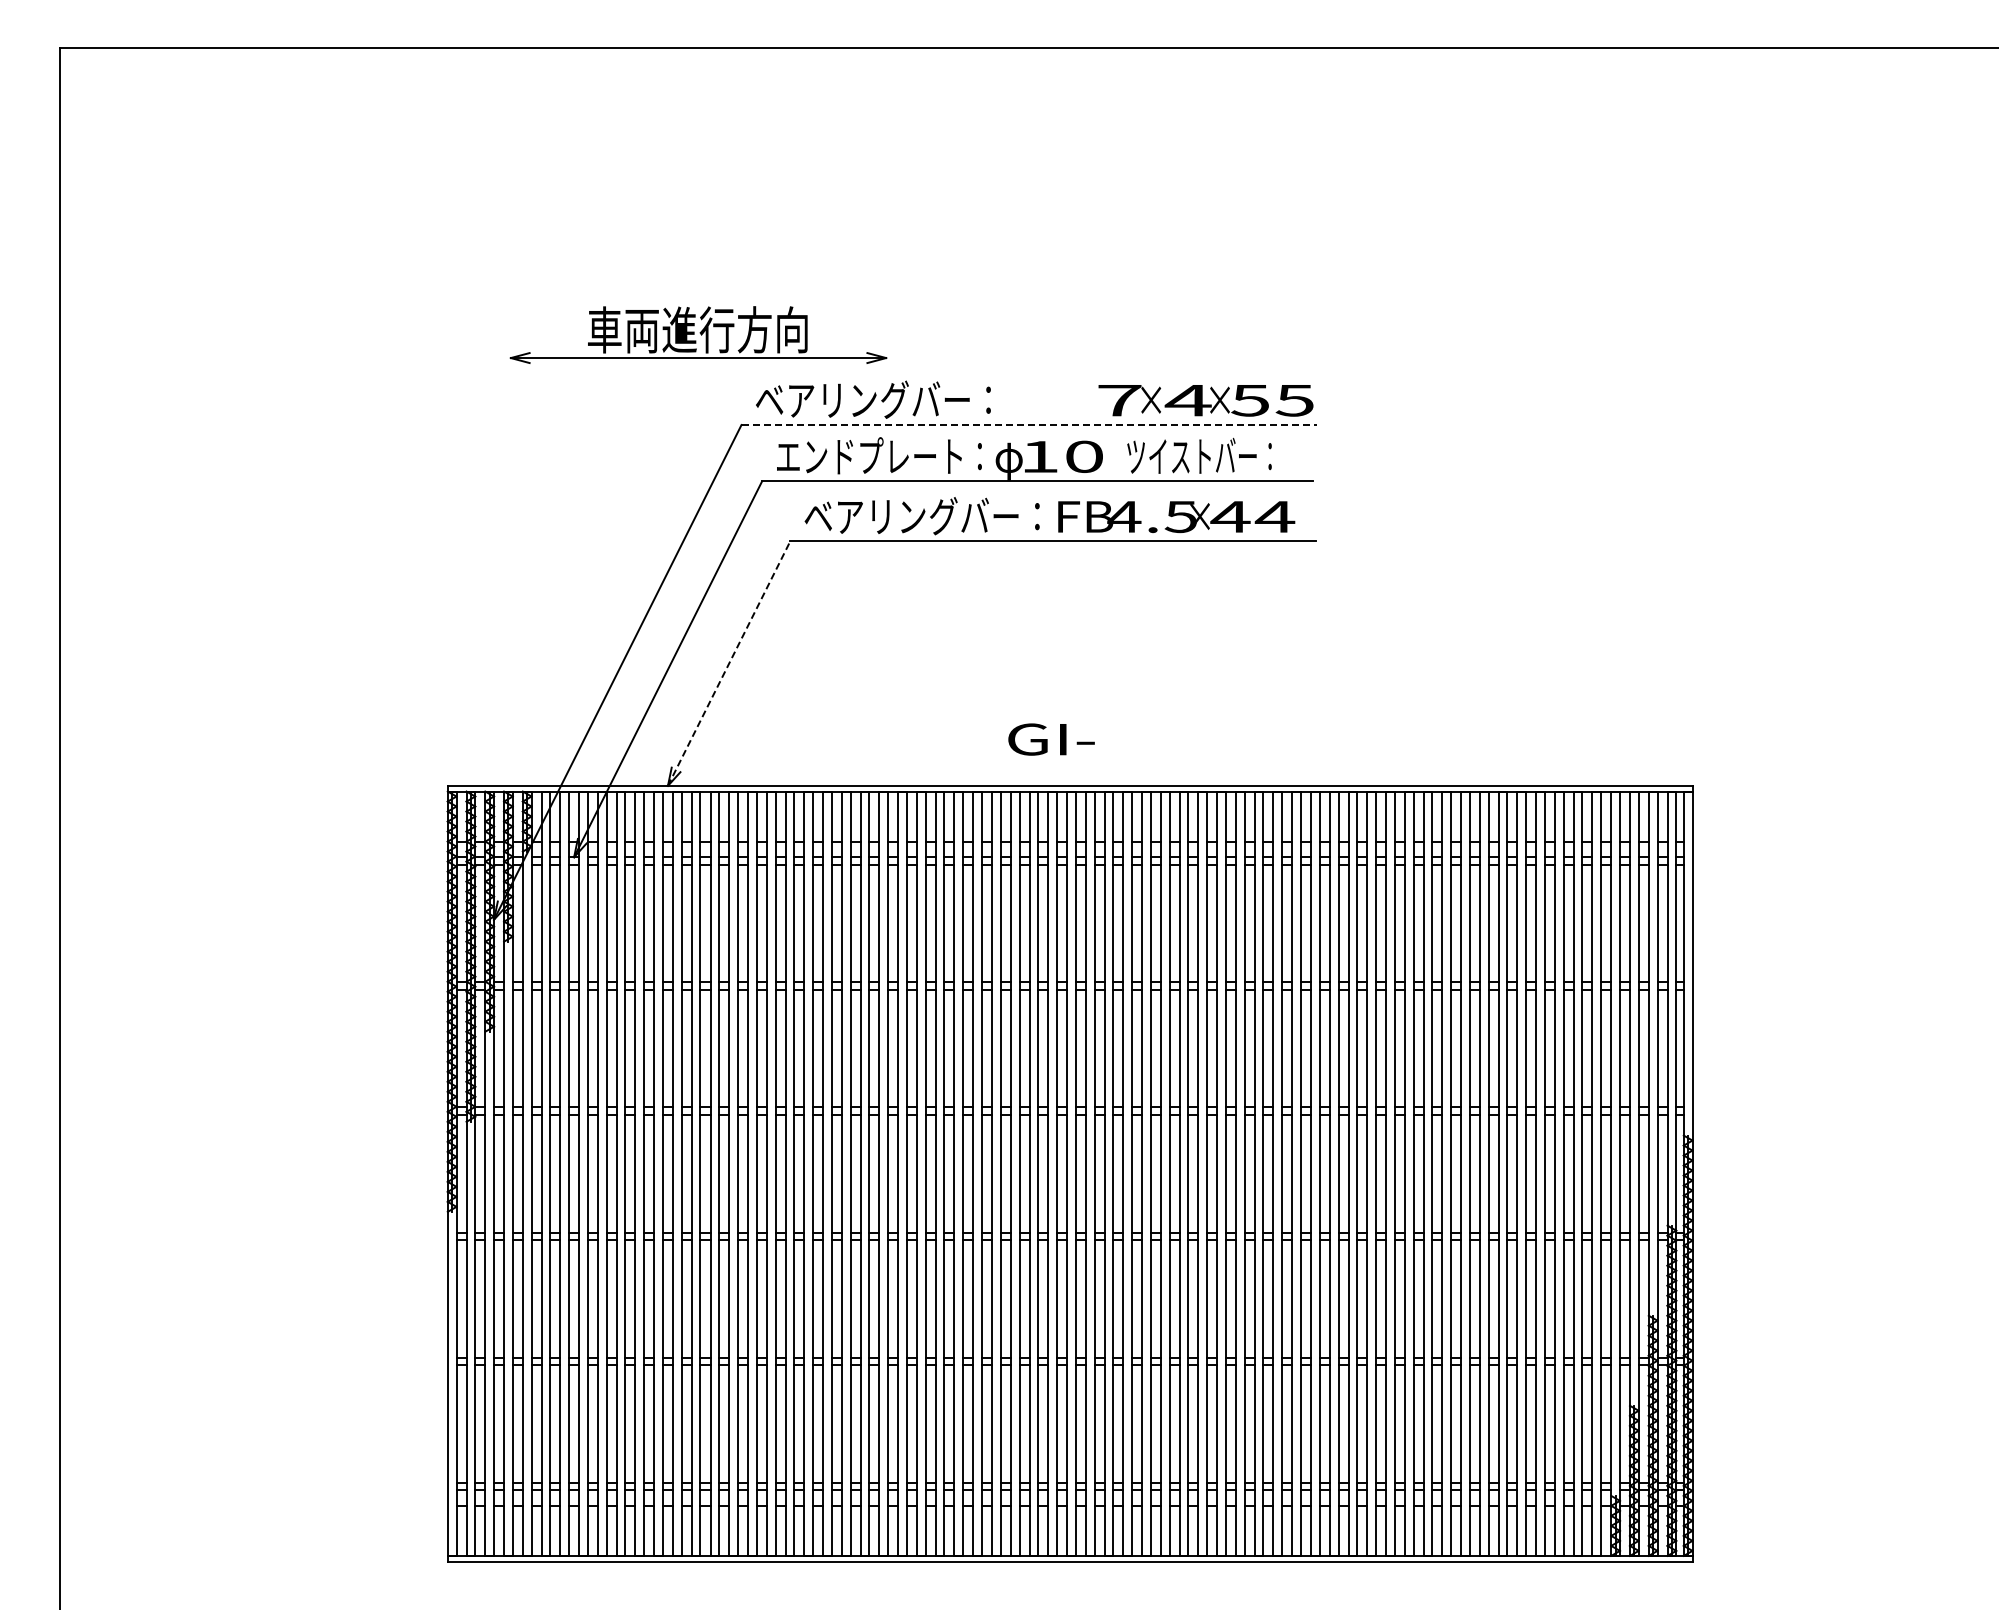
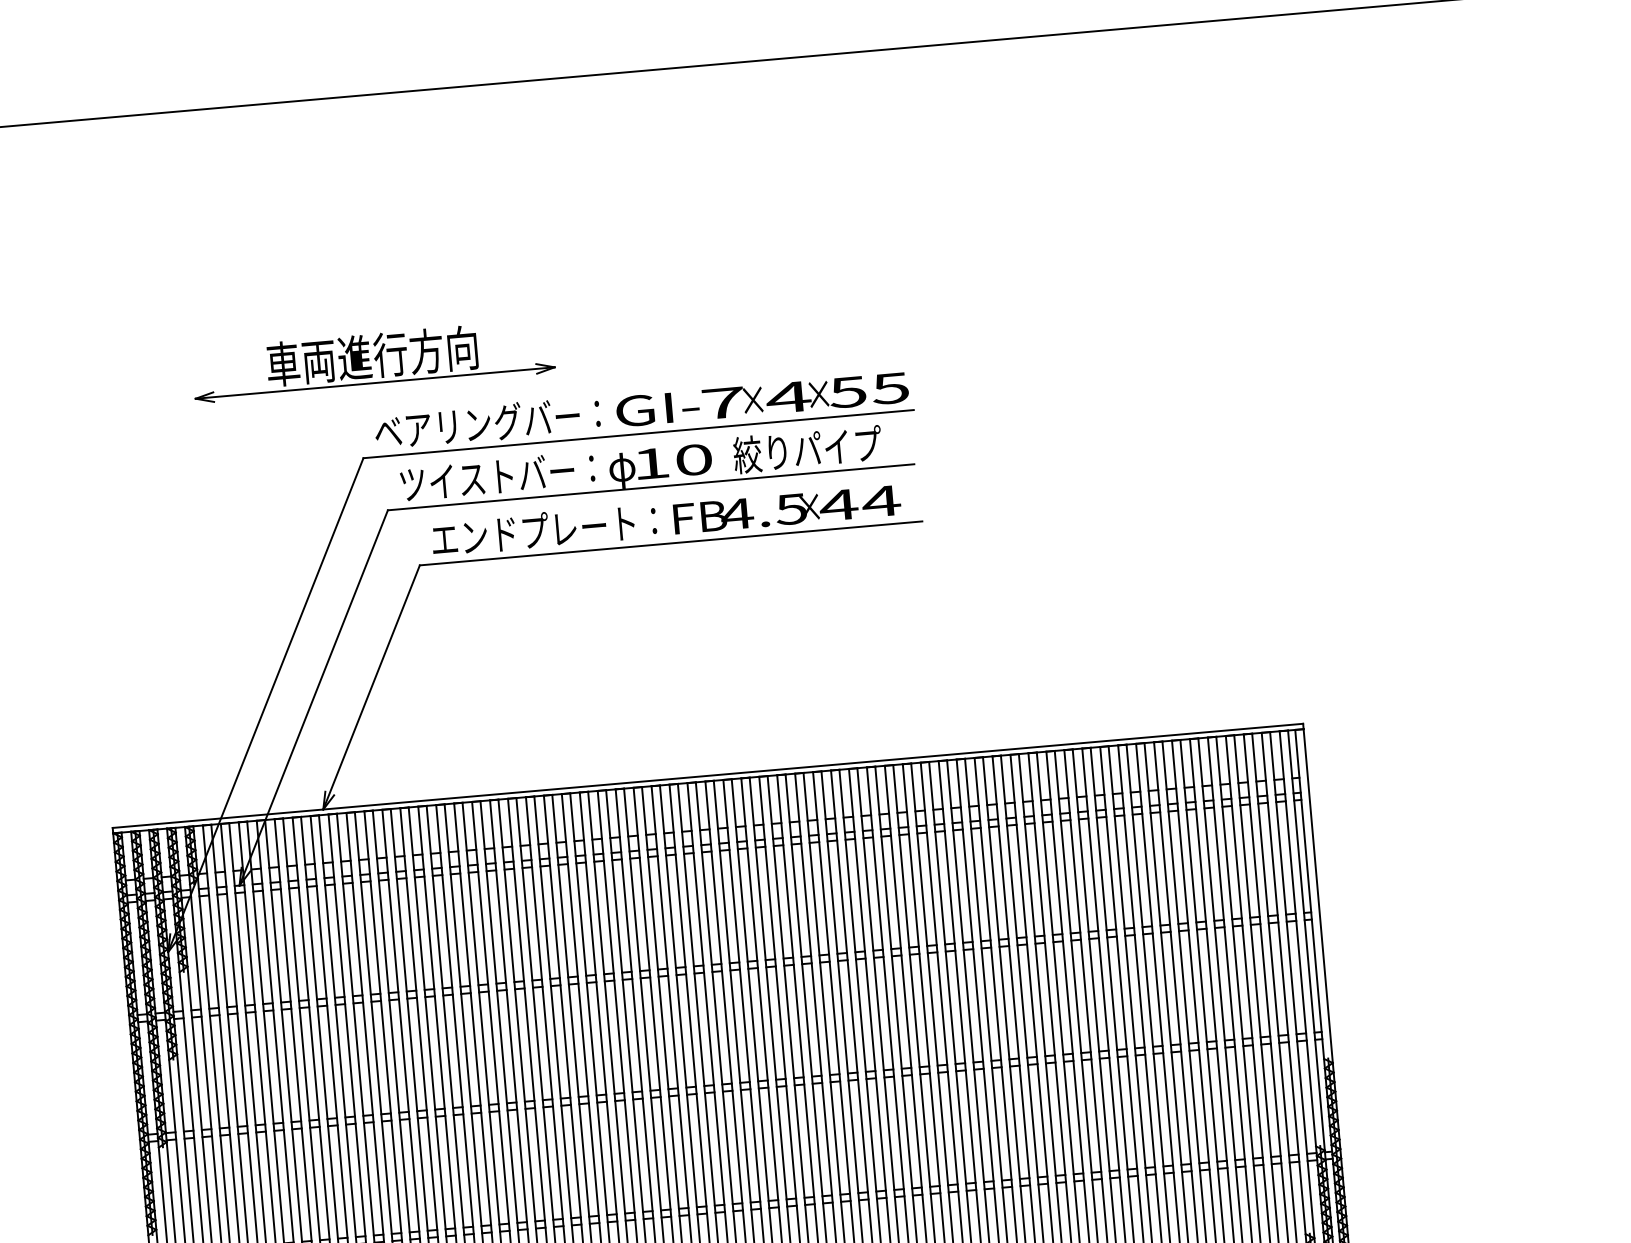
part: (698, 334) -> (373, 360), moved
line: (1029, 425) -> (638, 434), dashed -> solid
text: (879, 455) -> (497, 475), エンドプレート： -> ツイストバー：
text: (1203, 455) -> (807, 448), ツイストバー： -> 絞りパイプ
text: (911, 516) -> (533, 531), ベアリングバー： -> エンドプレート：
line: (729, 663) -> (371, 687), dashed -> solid
text: (1051, 739) -> (657, 408), moved

